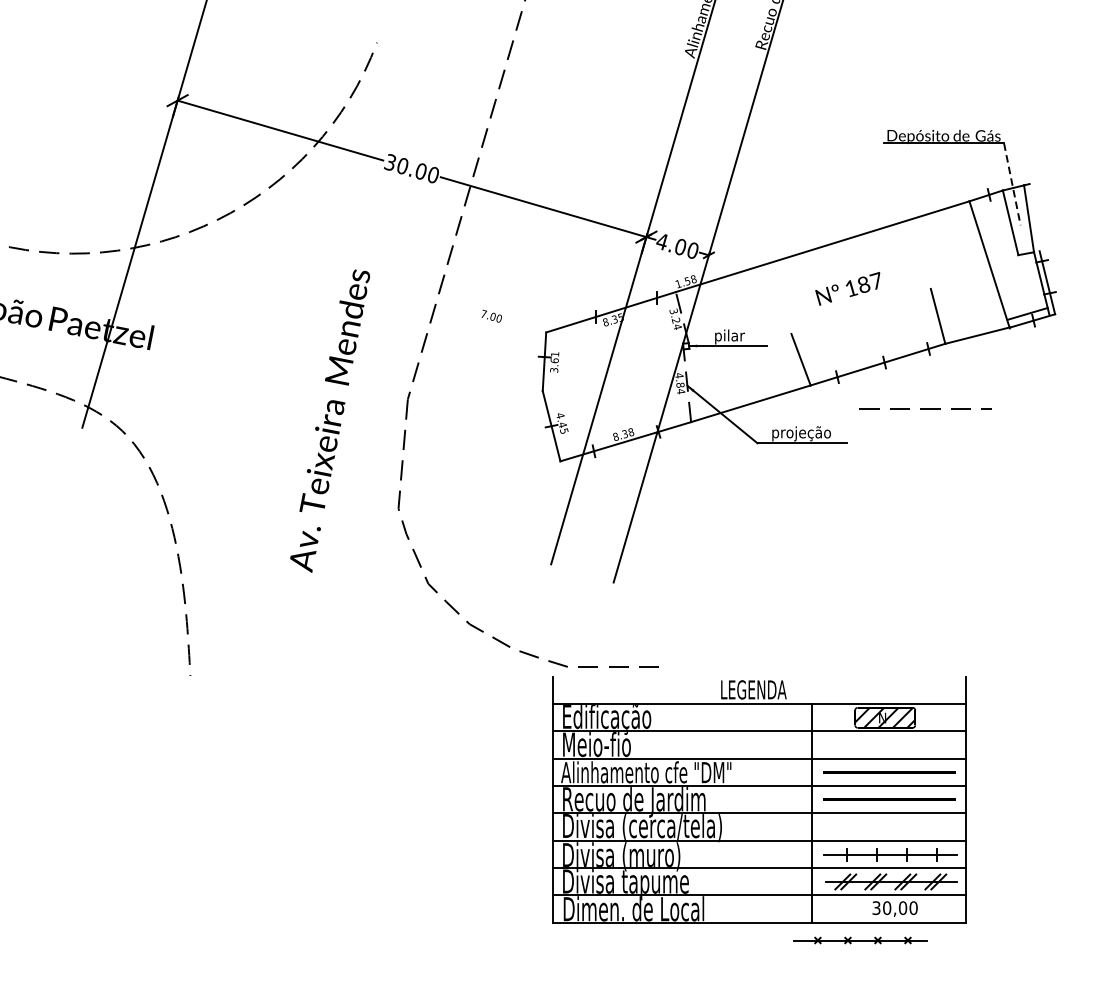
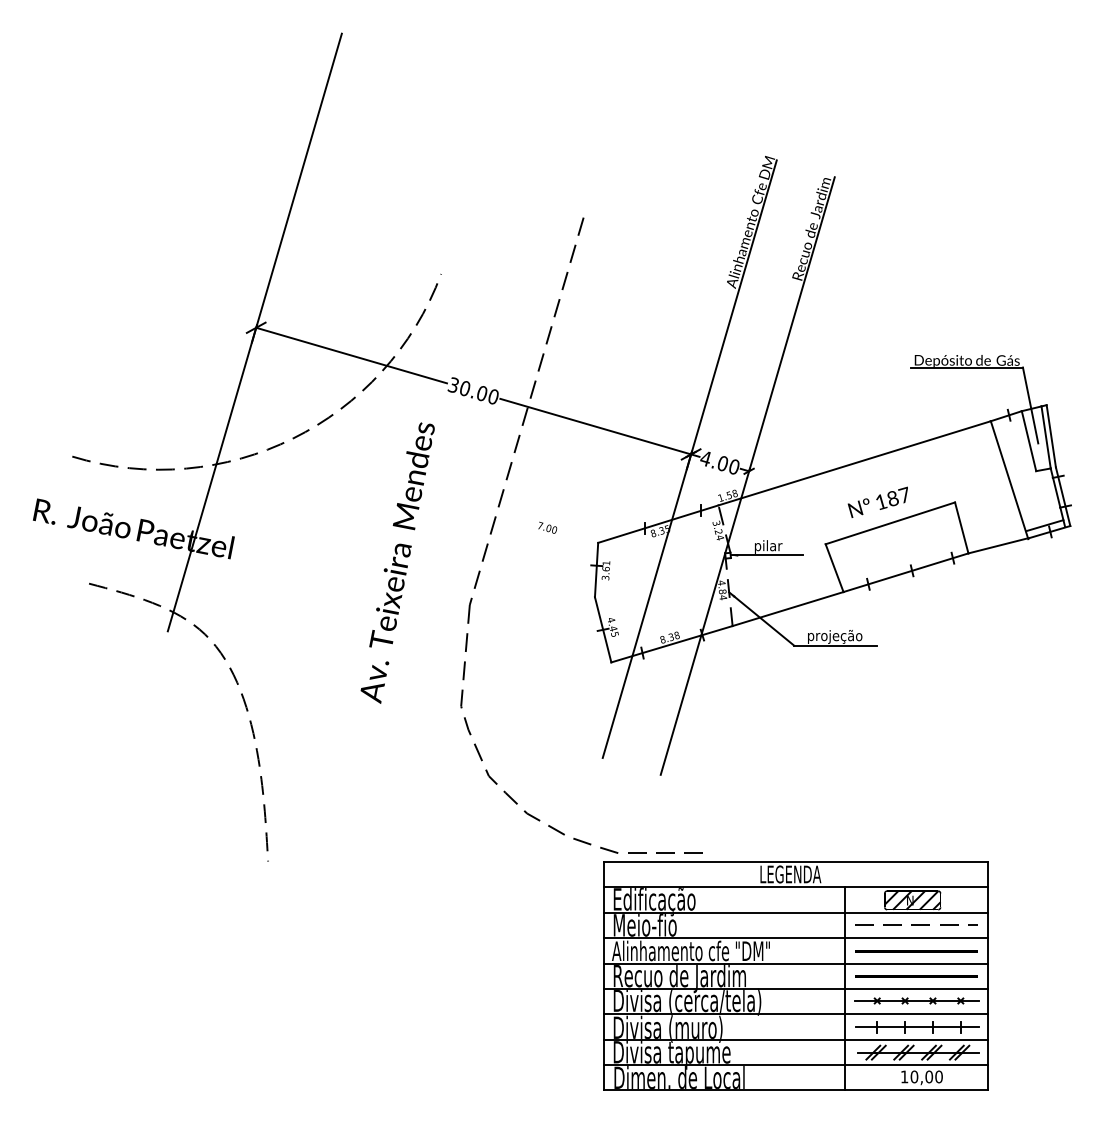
line: (1012, 184) -> (1030, 405), dashed -> solid
line: (1033, 217) -> (1050, 436), added
line: (861, 311) -> (890, 523), added
line: (925, 408) -> (916, 924), moved
text: (329, 420) -> (397, 562), moved
line: (759, 676) -> (796, 862), added
text: (876, 907) -> (904, 1076), 30,00 -> 10,00
part: (860, 939) -> (916, 1000), moved

